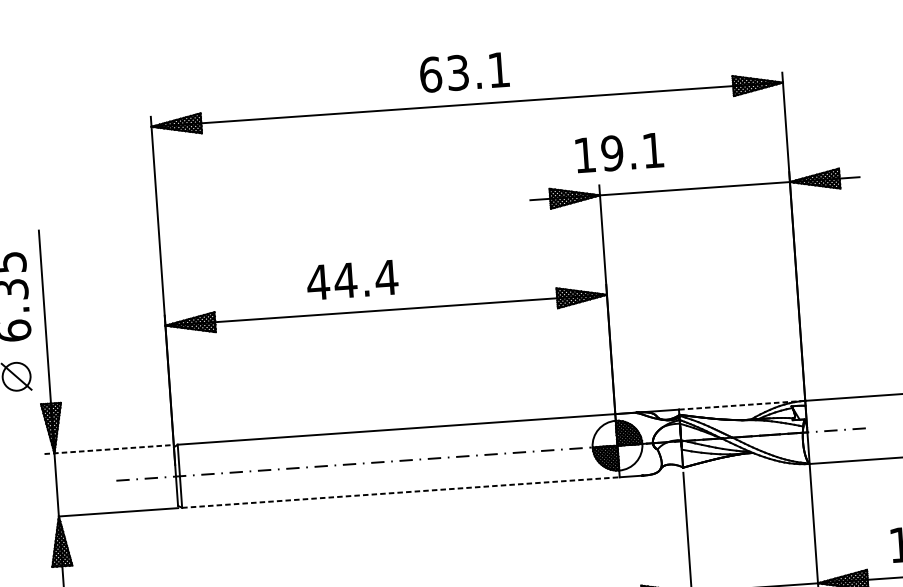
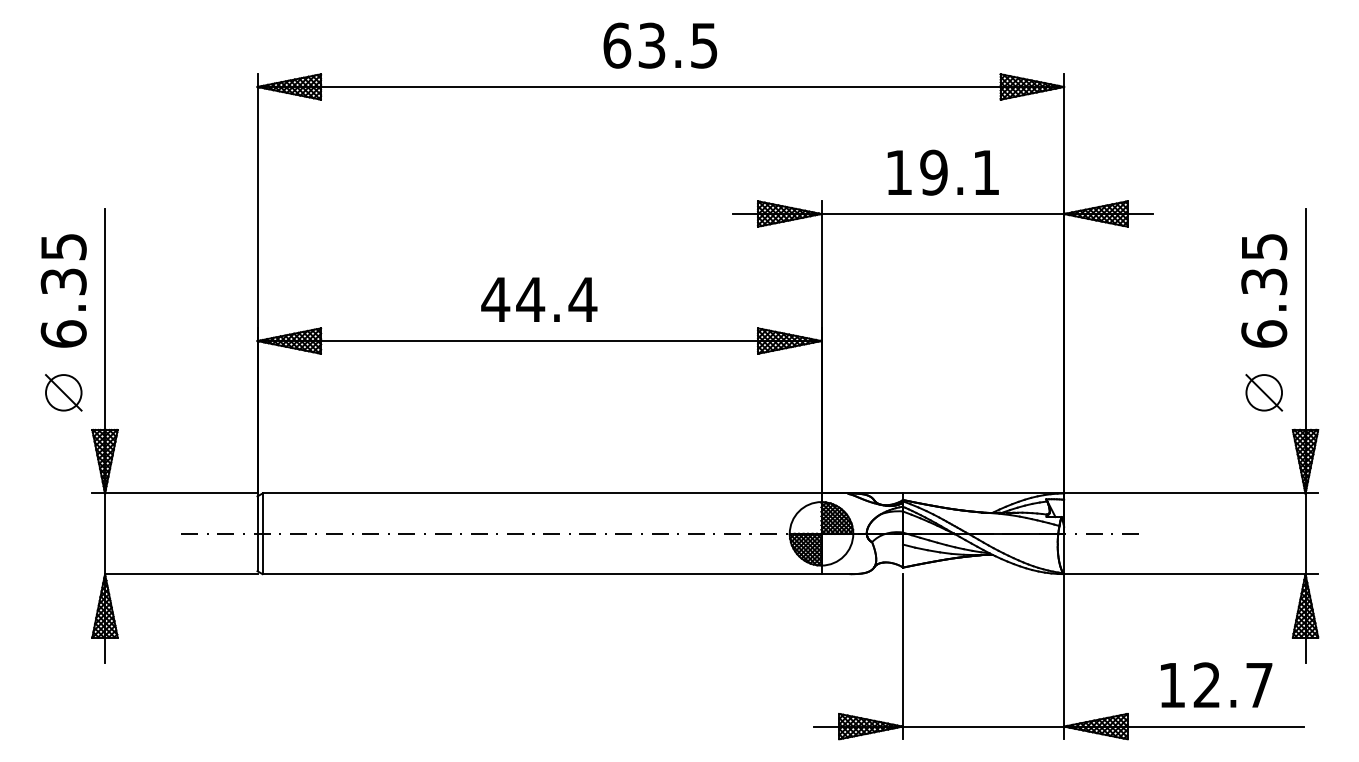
text: (499, 69) -> (704, 45), 63.1 -> 63.5
text: (619, 152) -> (942, 172), moved
text: (352, 279) -> (539, 299), moved
line: (742, 405) -> (983, 493), dashed -> solid
line: (108, 449) -> (174, 493), dashed -> solid
line: (401, 492) -> (542, 574), dashed -> solid

